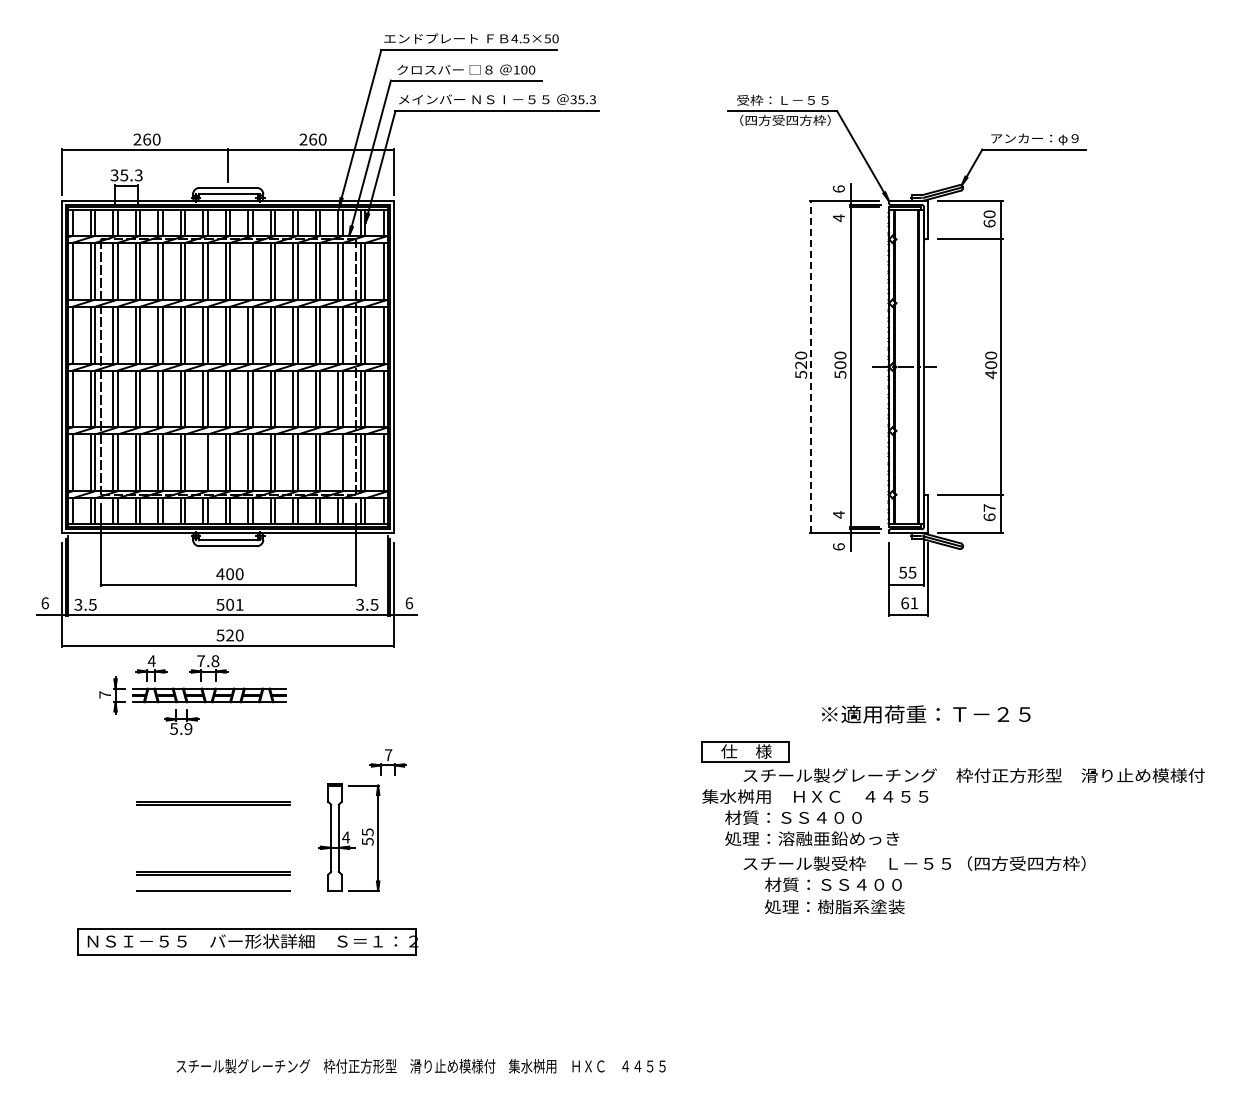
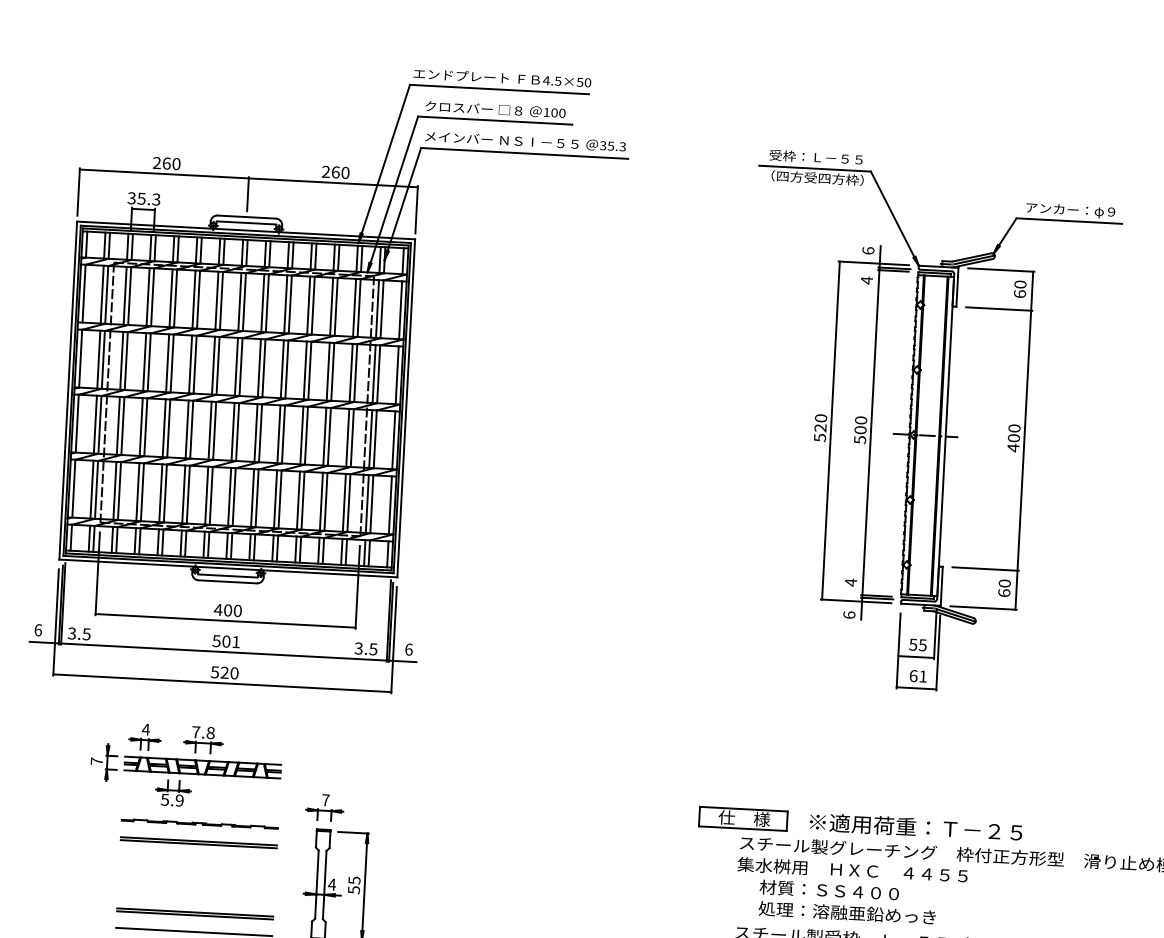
line: (248, 270) -> (263, 302), added
line: (811, 366) -> (831, 430), dashed -> solid
line: (203, 462) -> (206, 495), added
line: (338, 462) -> (344, 502), added
text: (989, 507) -> (1004, 583), 67 -> 60
part: (192, 694) -> (185, 765), moved
text: (926, 714) -> (916, 827), moved
part: (387, 762) -> (324, 807), moved
line: (213, 784) -> (199, 823), added
text: (815, 817) -> (851, 891), moved

